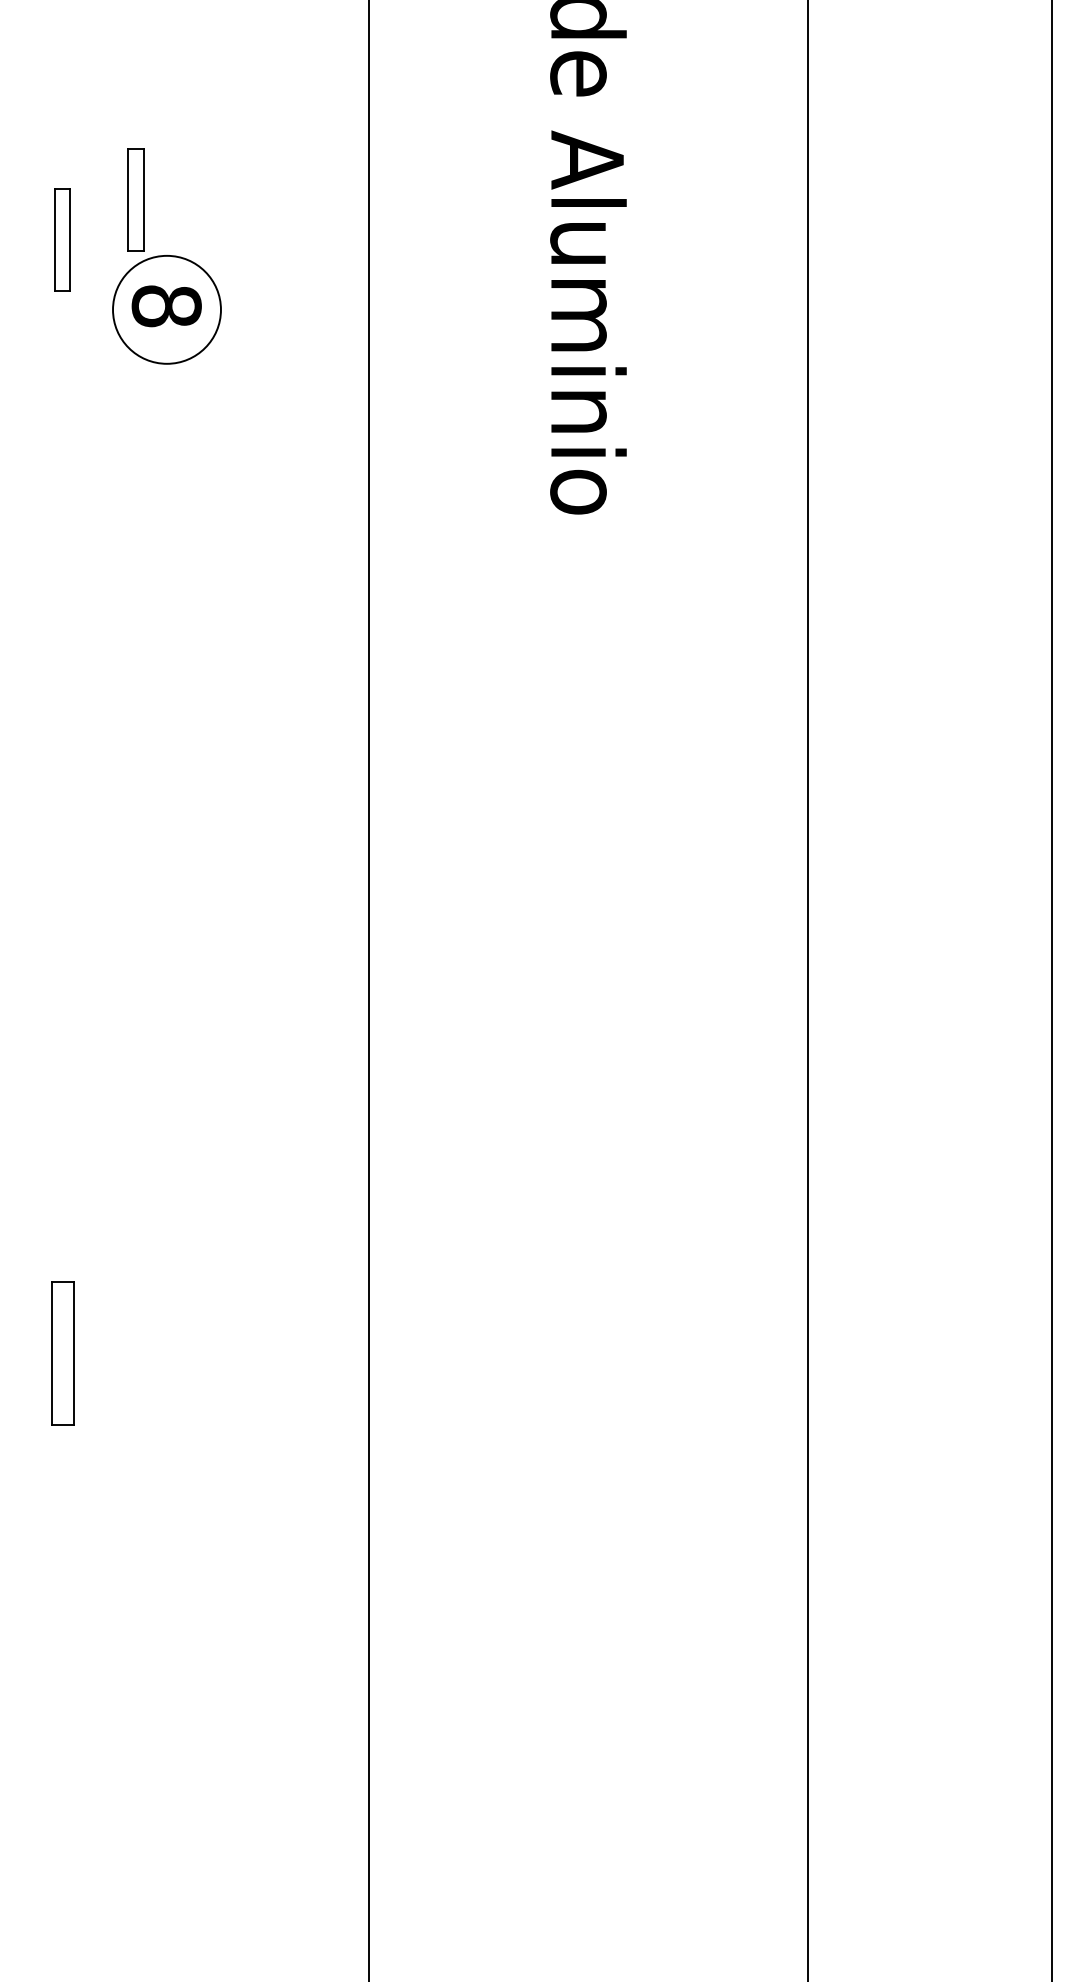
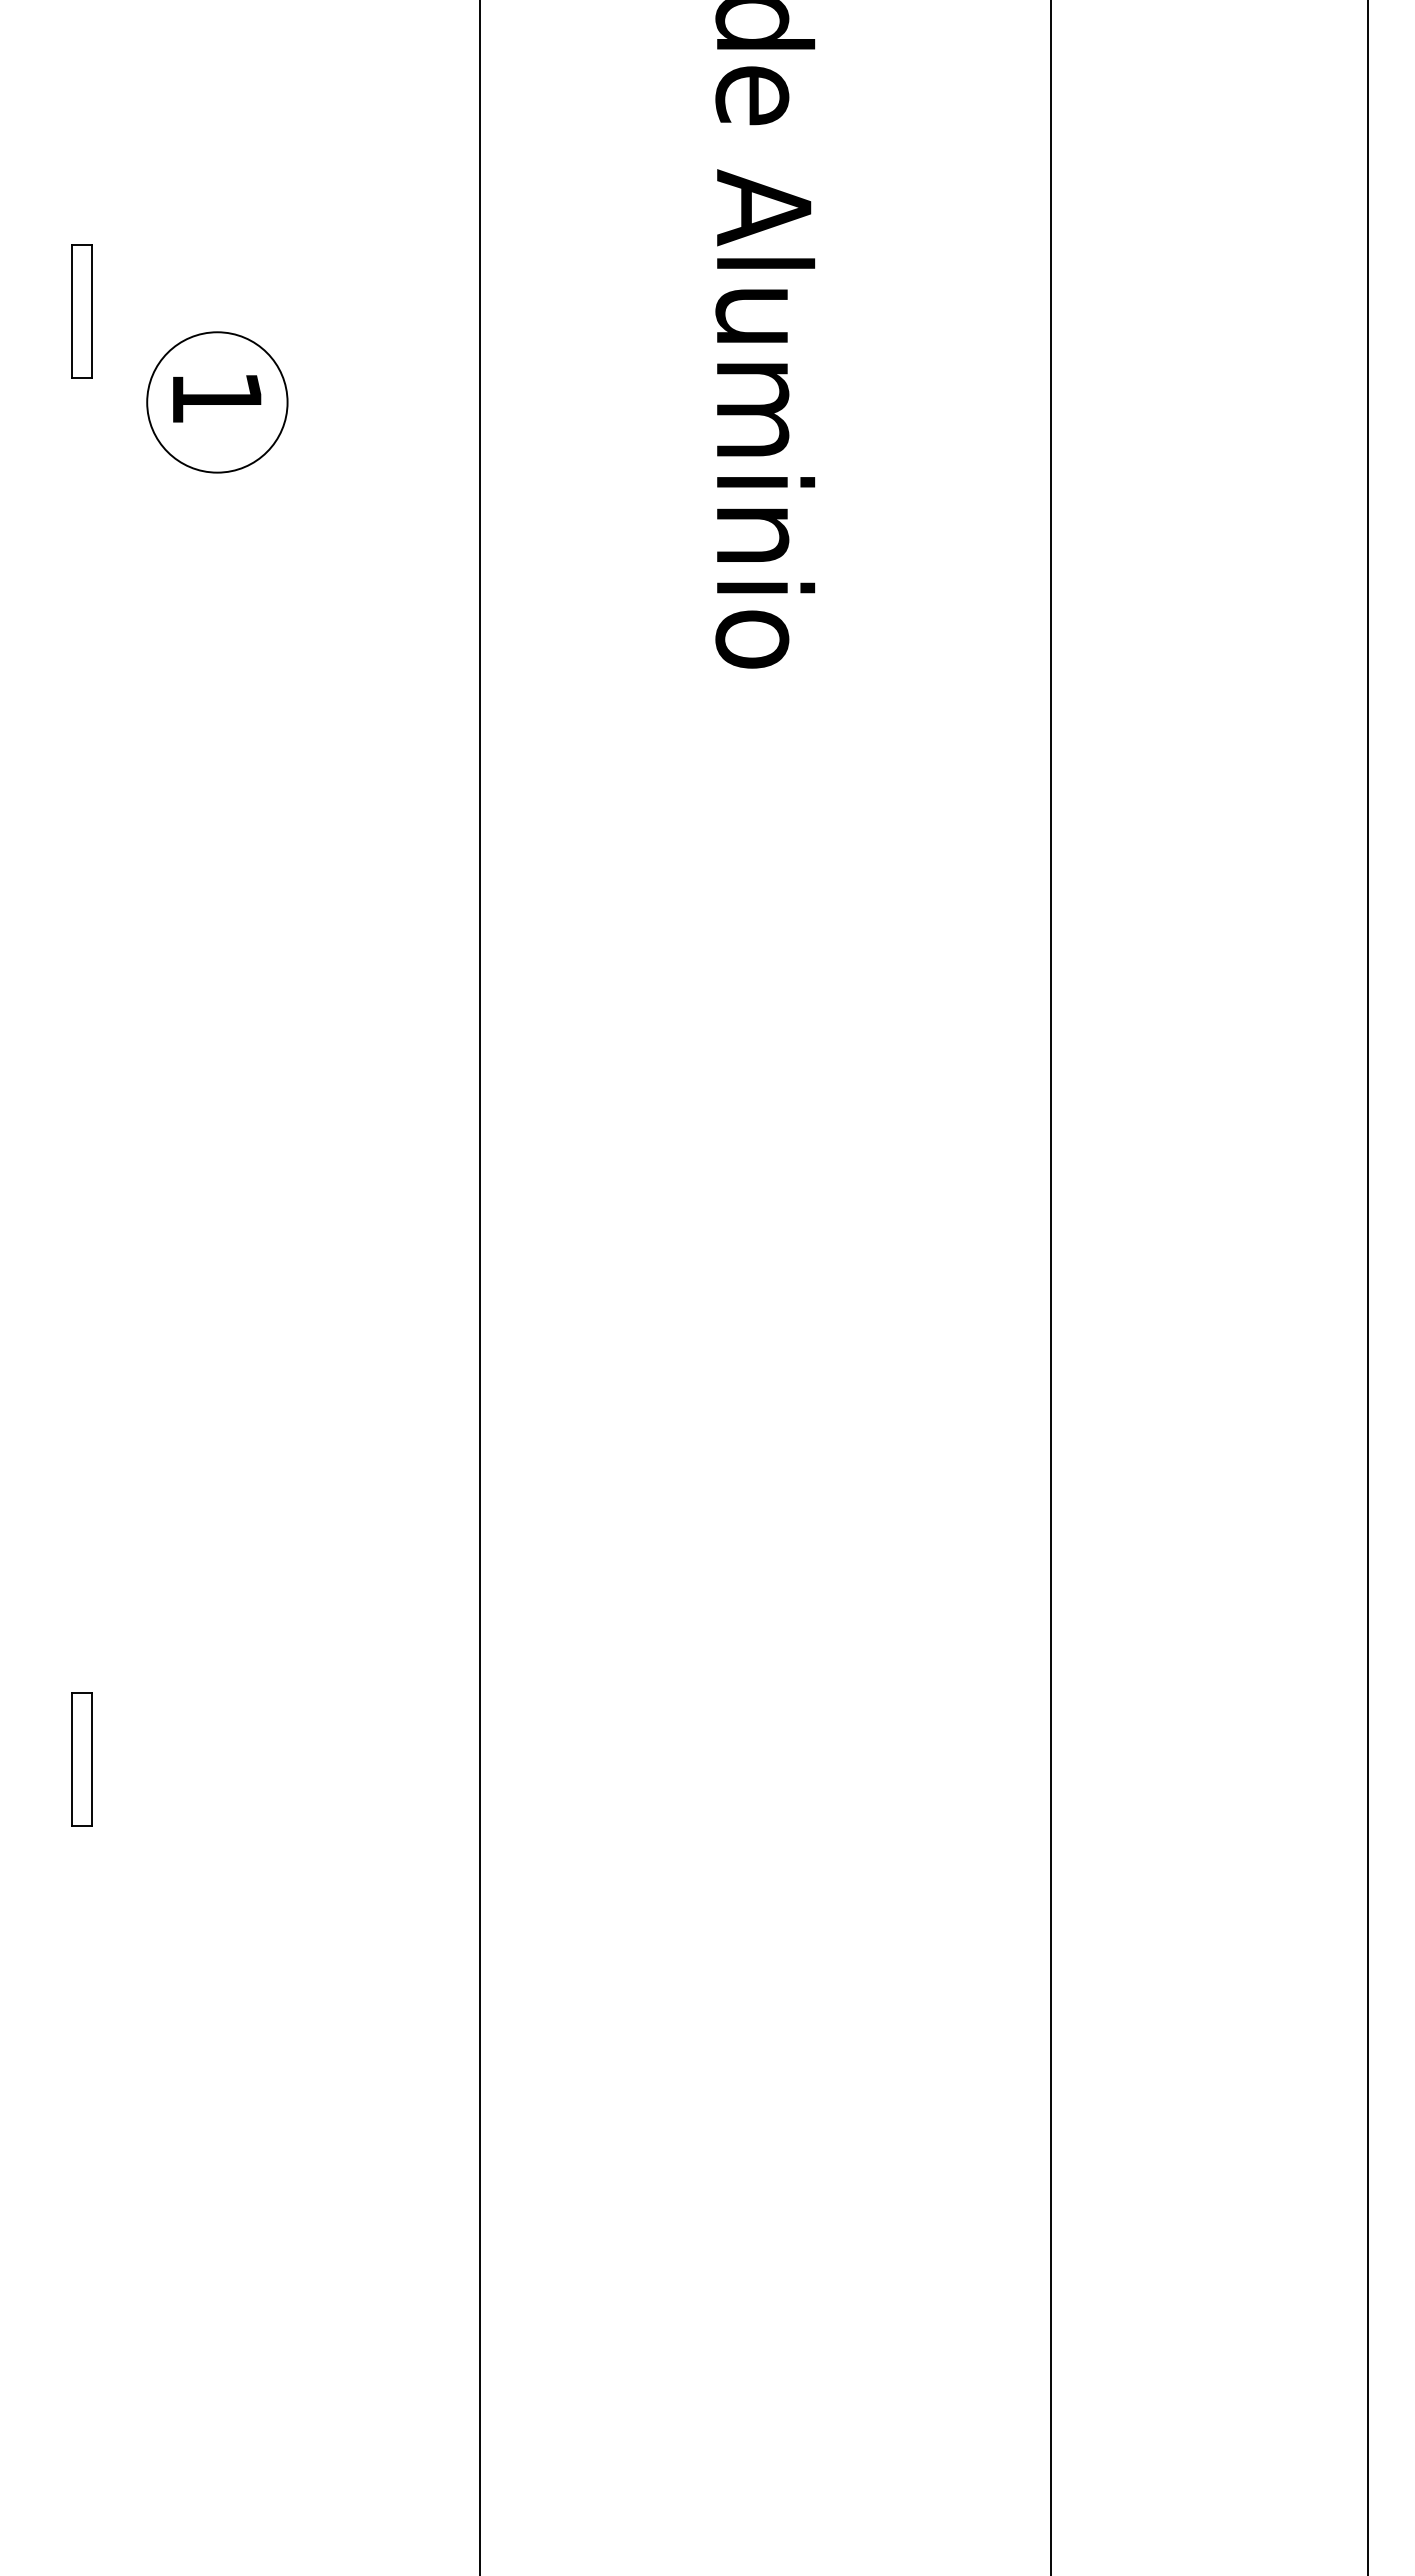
part: (135, 199) -> (176, 259), removed
text: (166, 306) -> (216, 397), 8 -> 1
part: (62, 1353) -> (81, 1759), size x0.71

